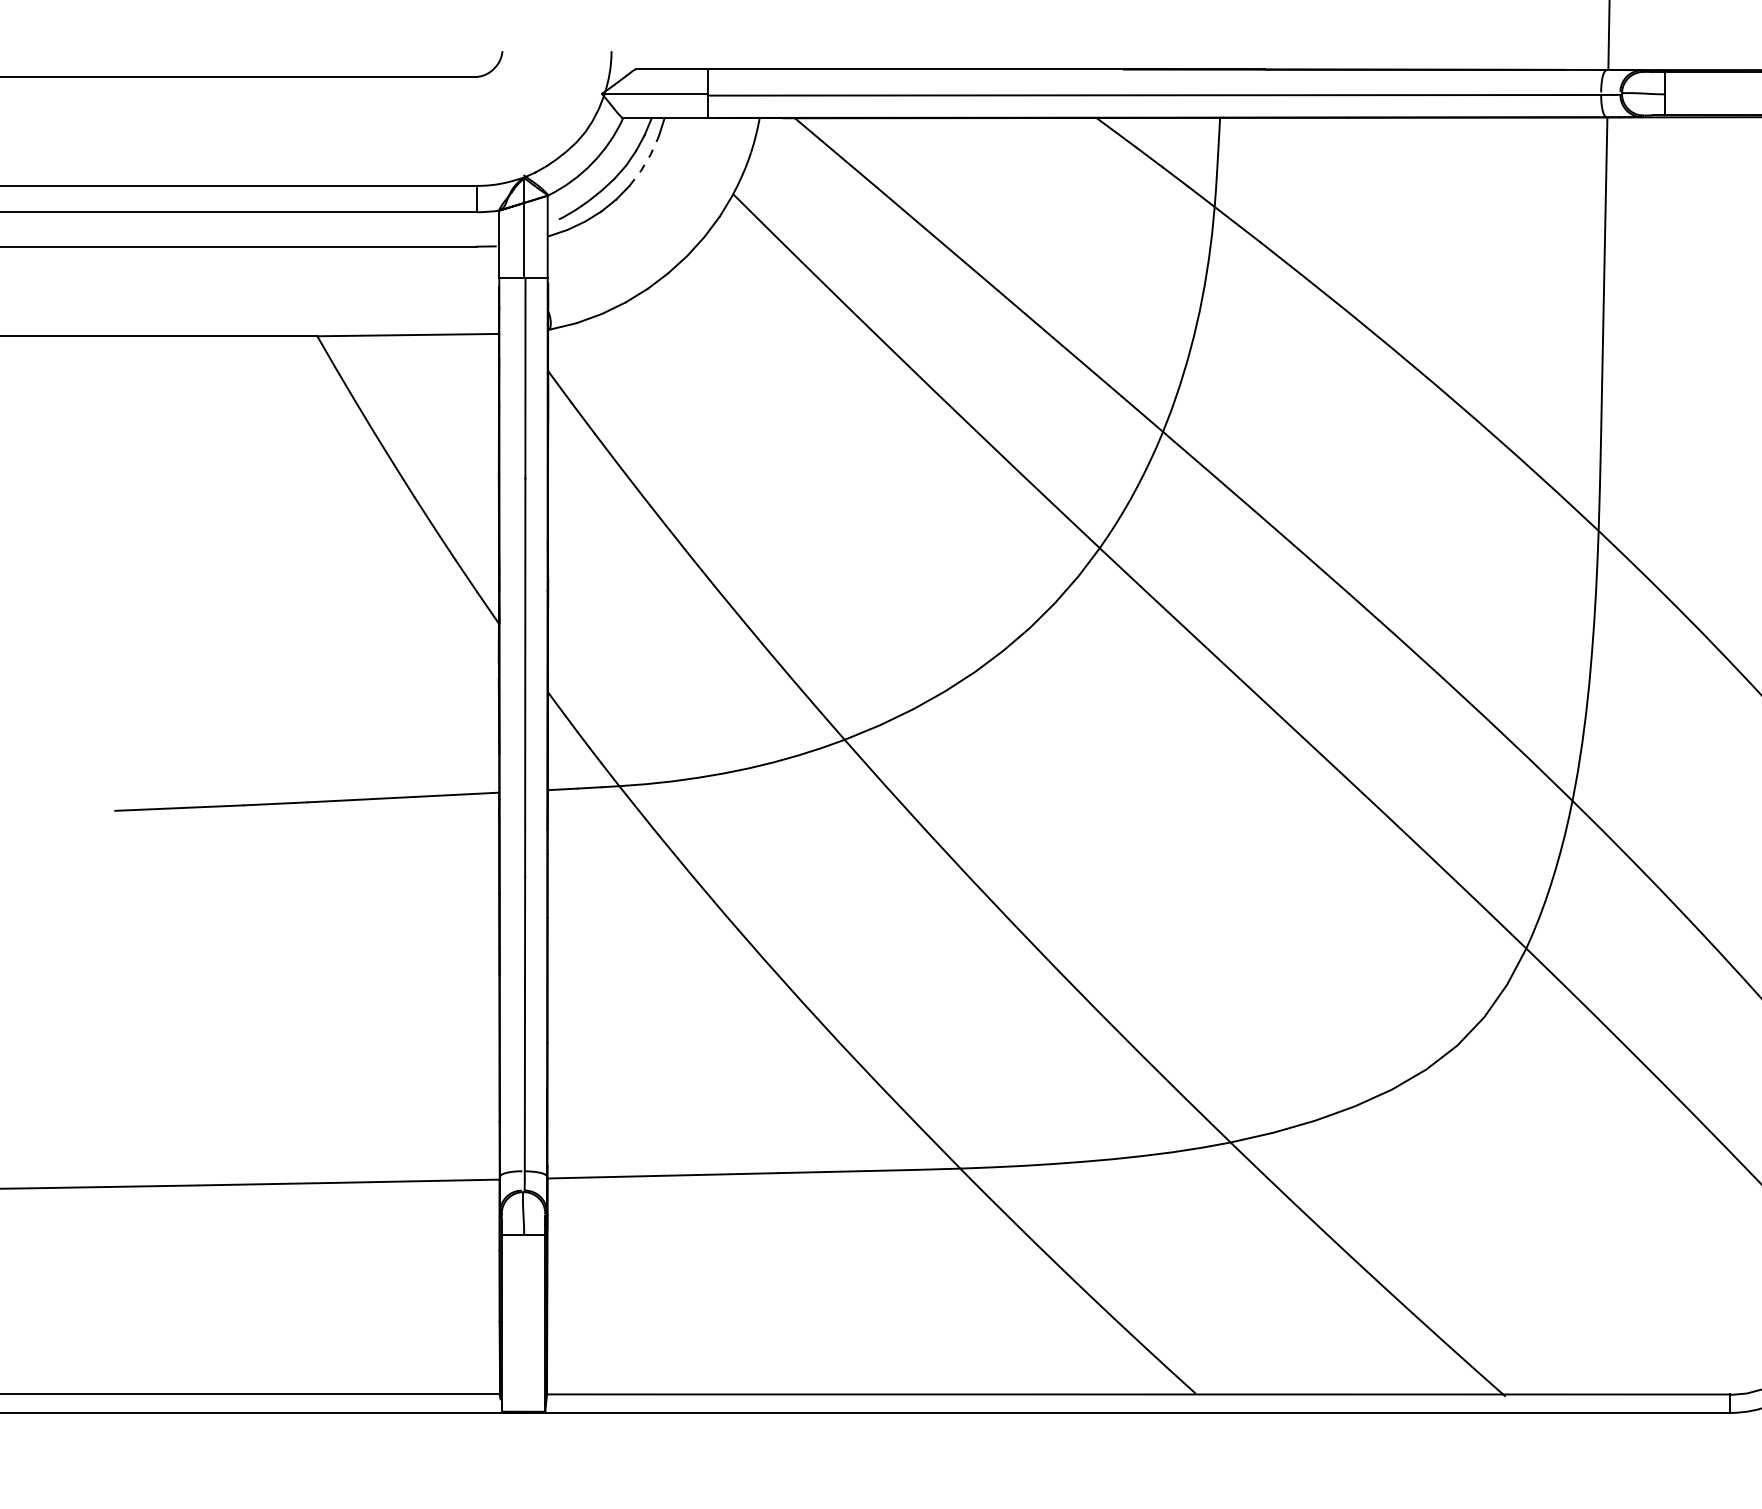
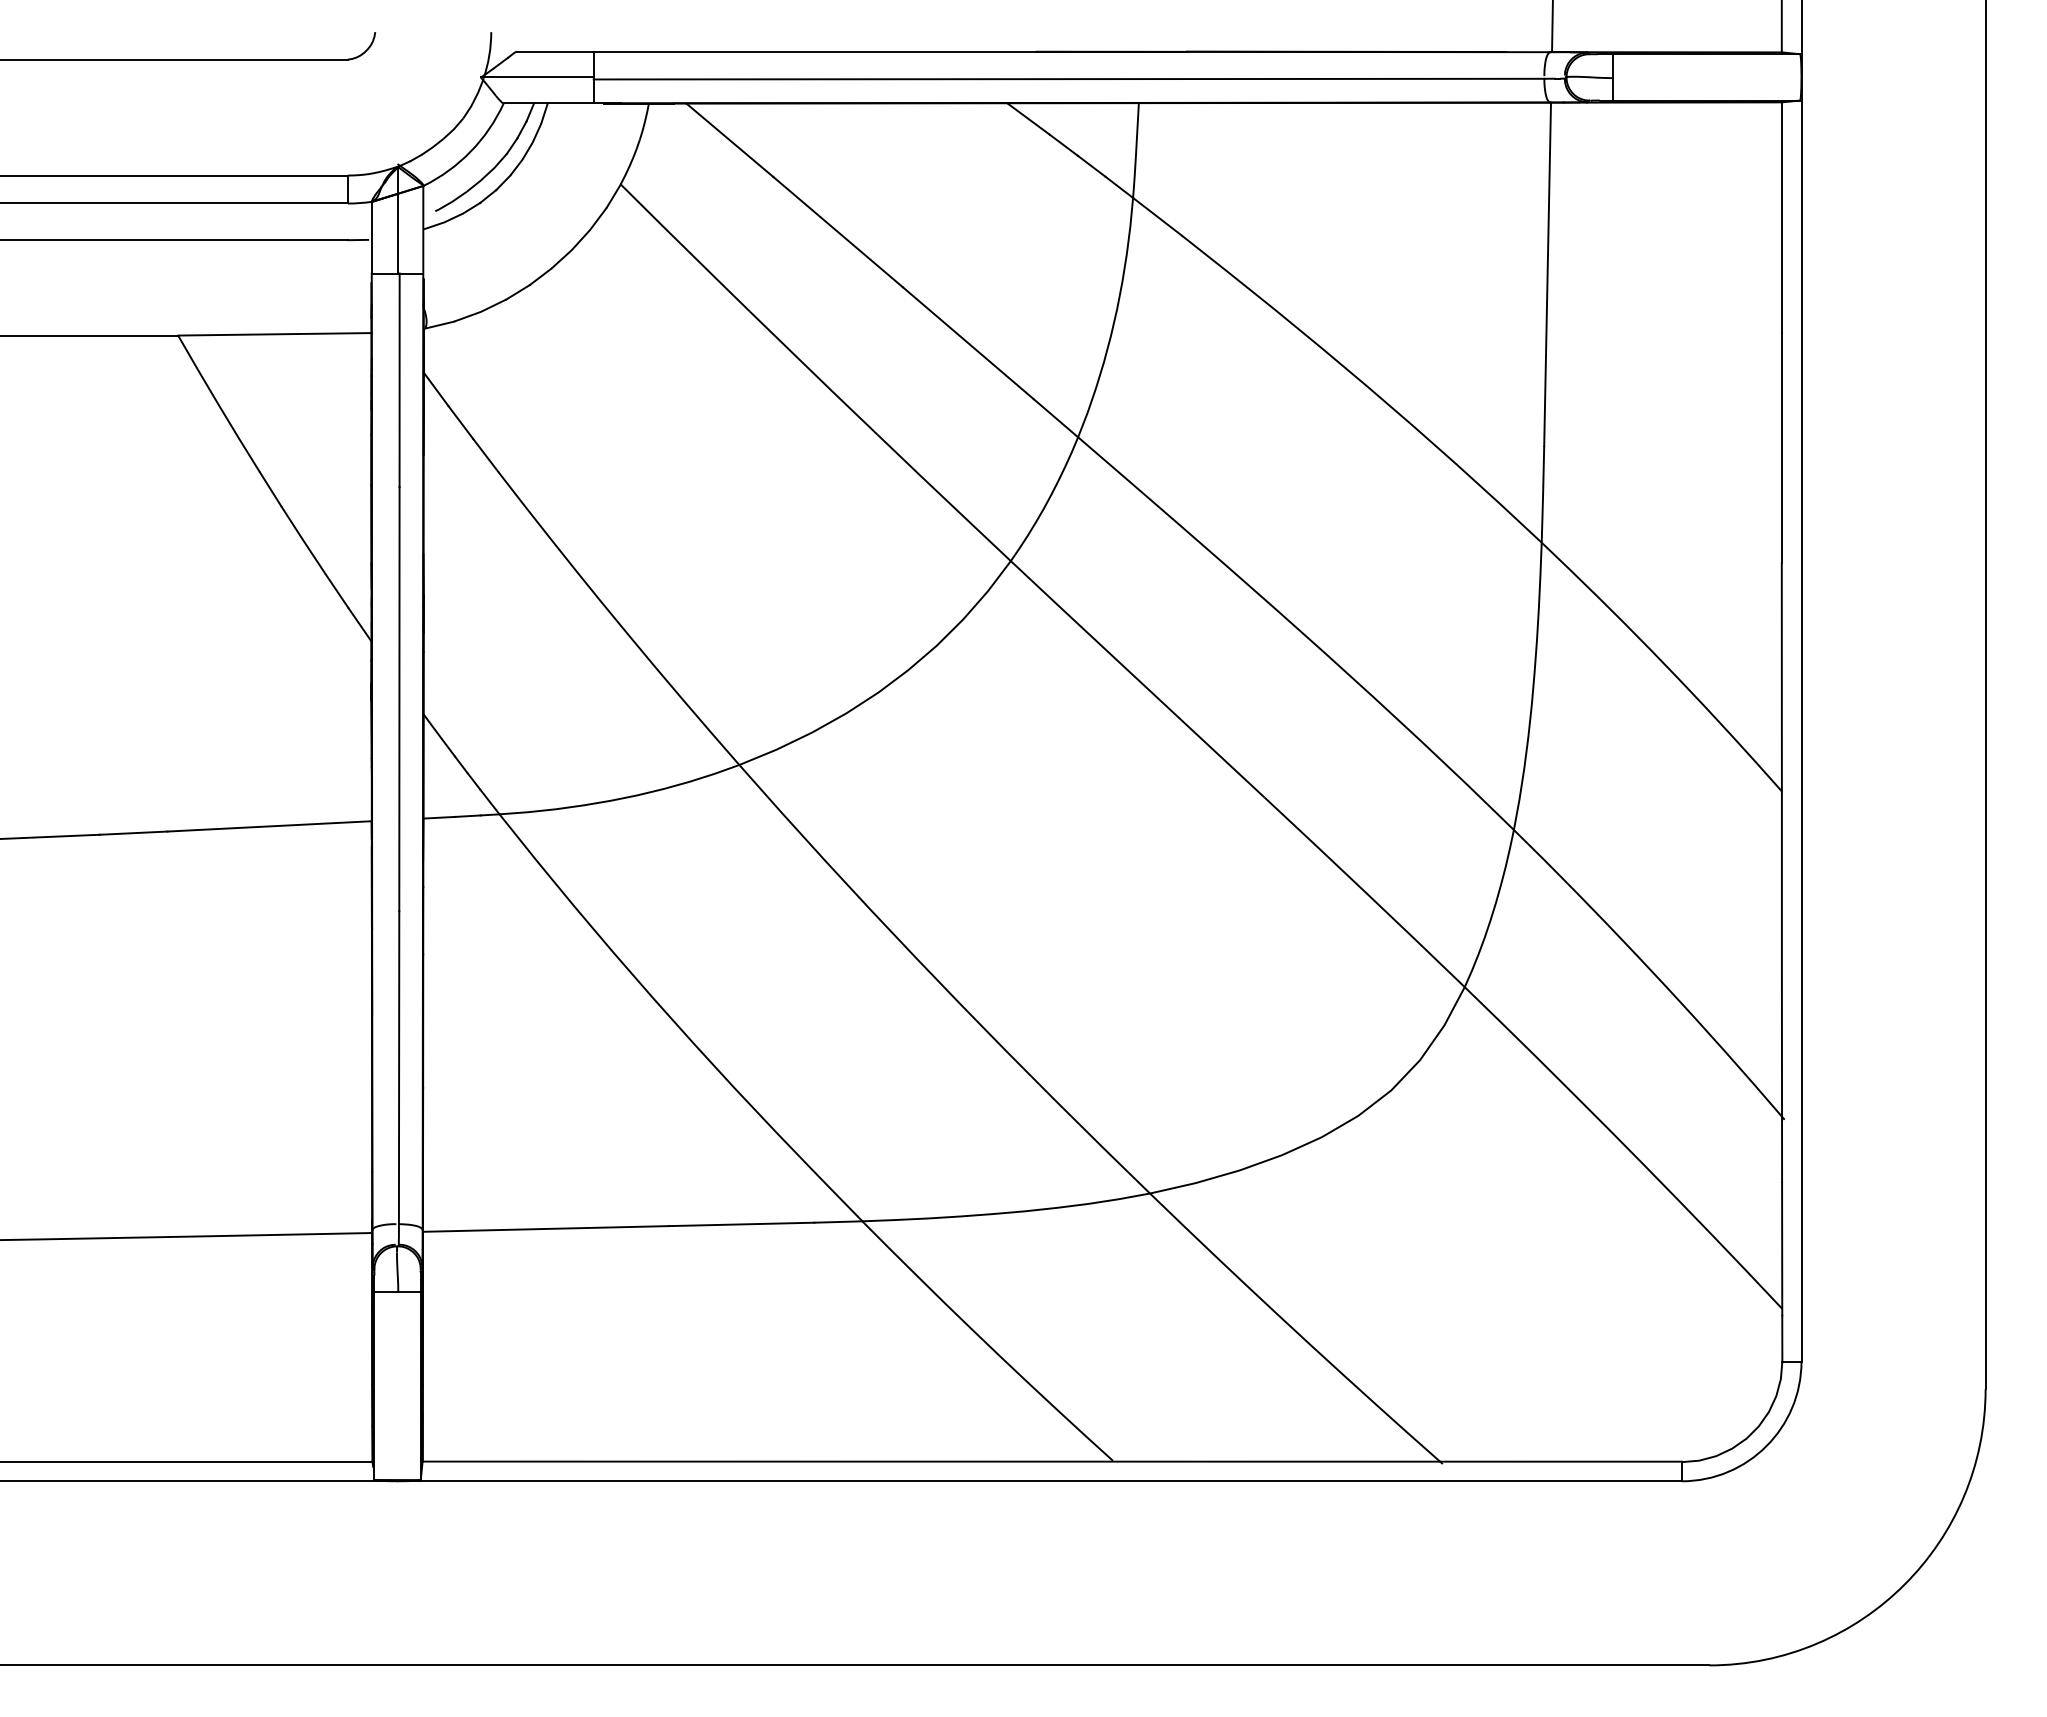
line: (645, 162) -> (527, 150), dashed -> solid

